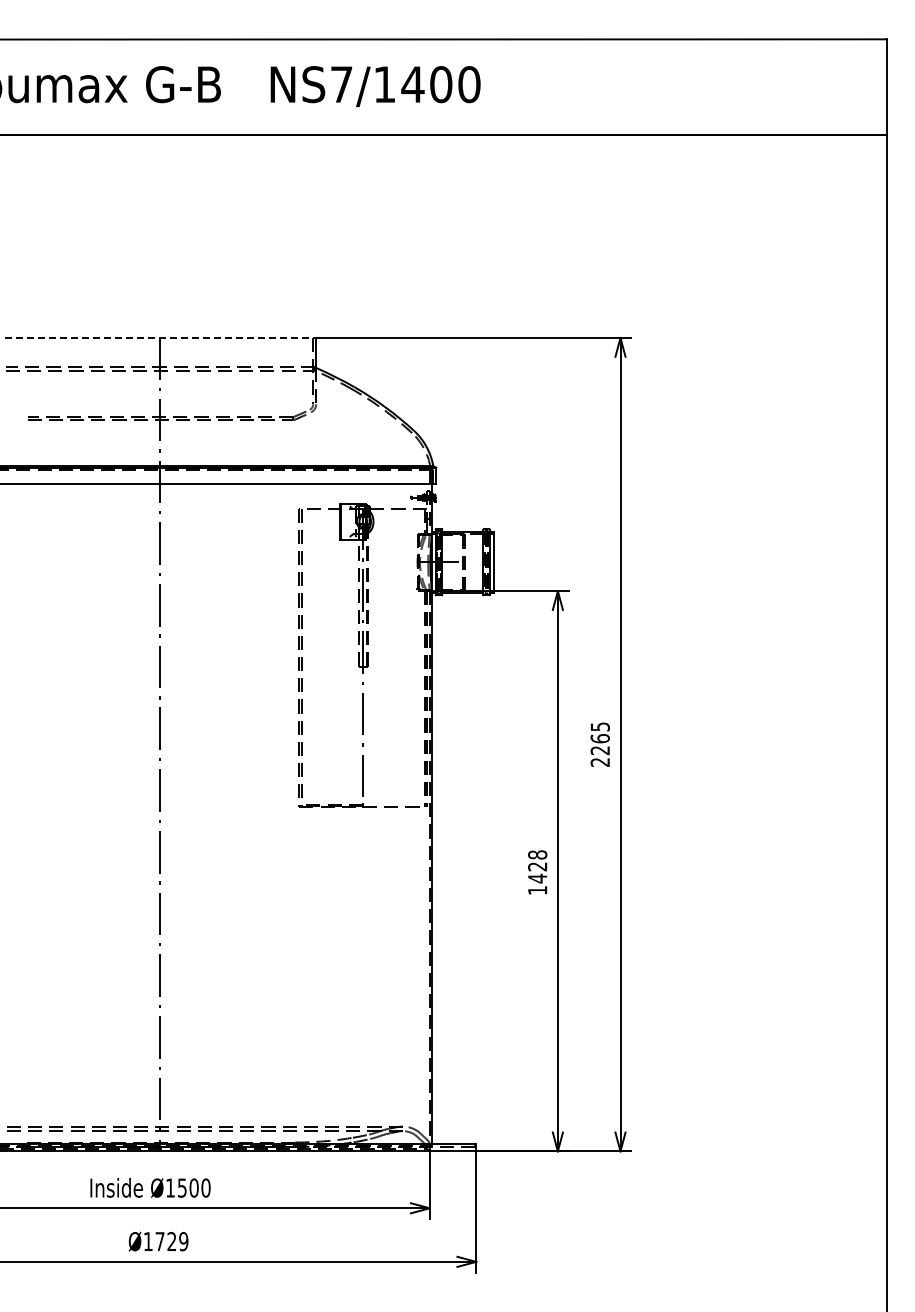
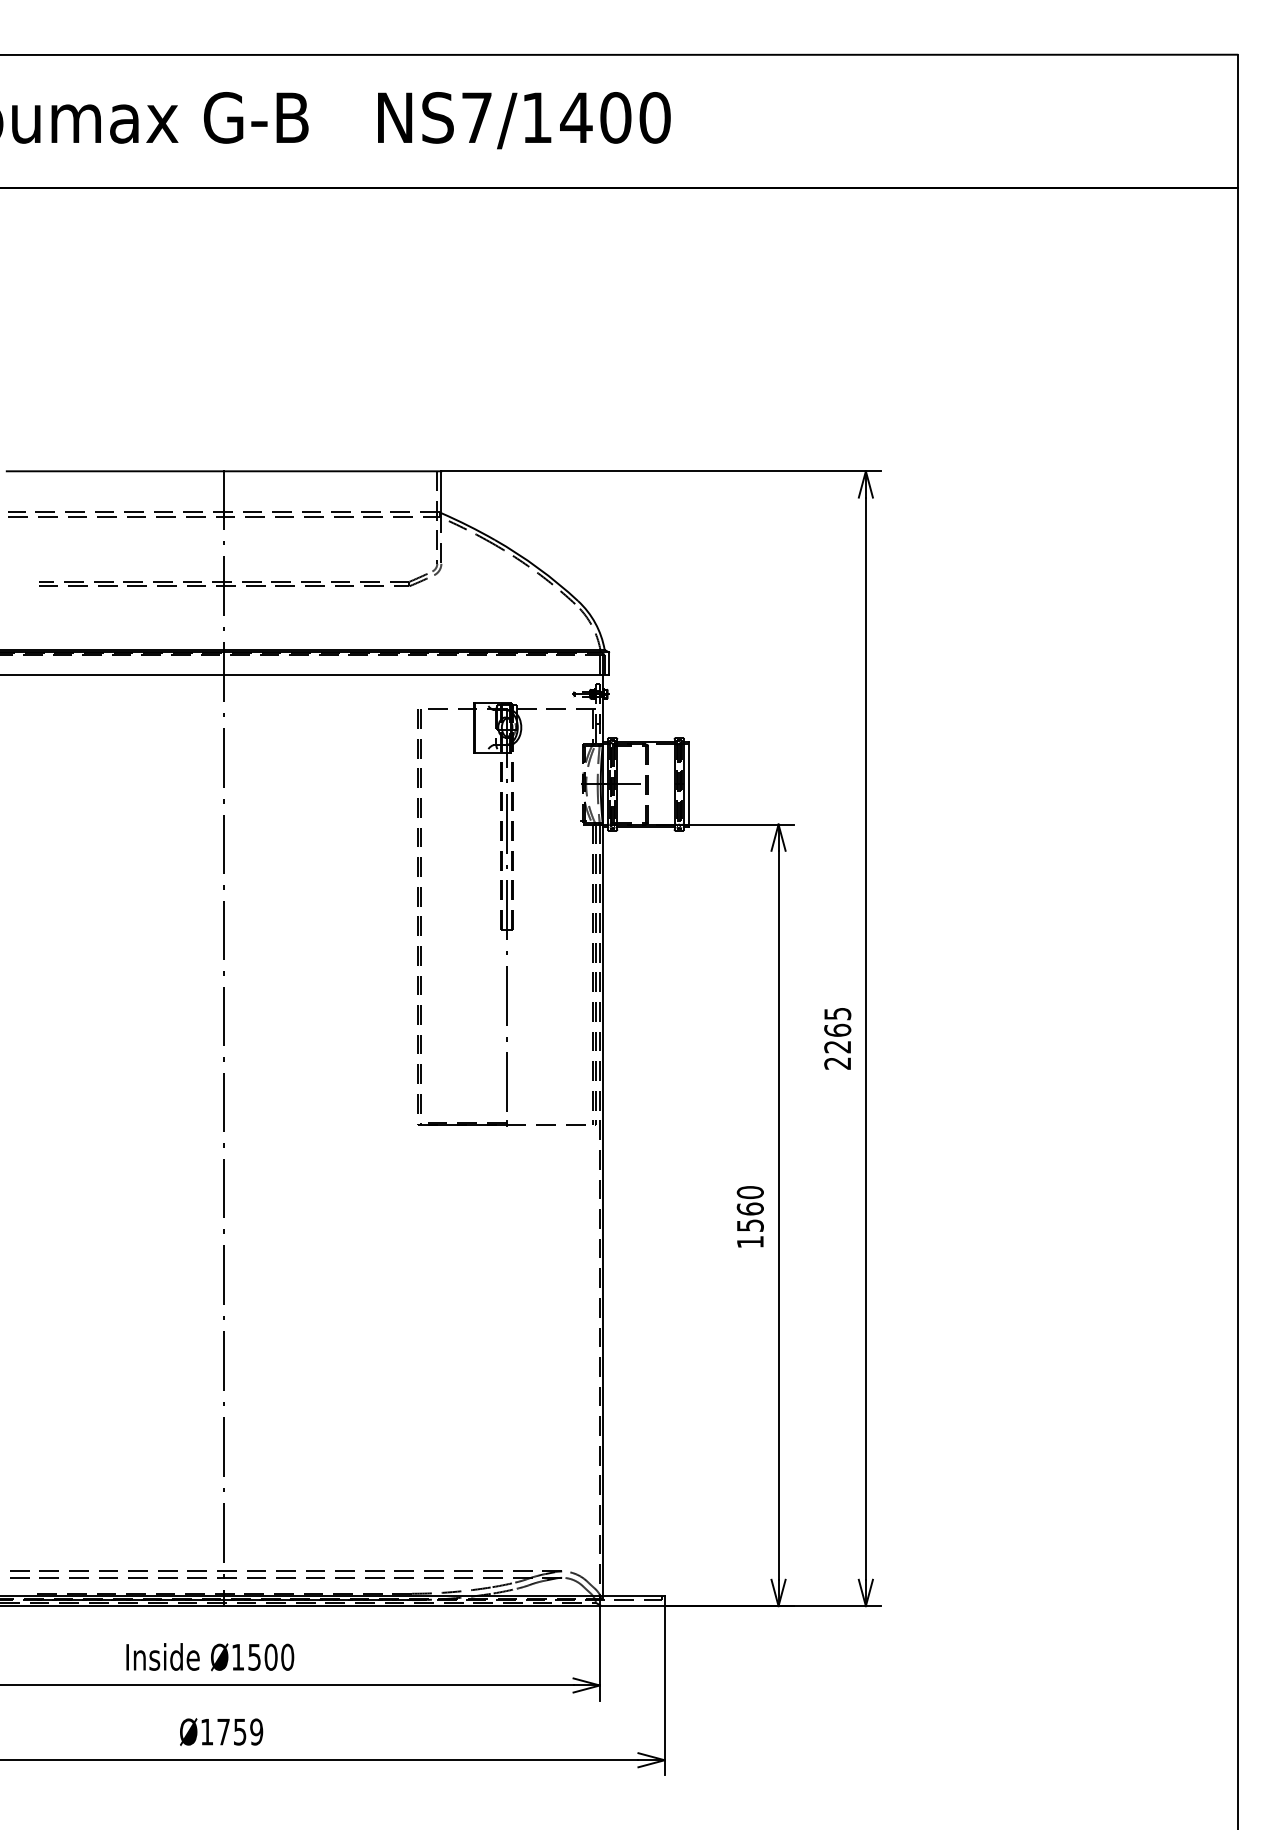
line: (160, 337) -> (224, 470), dashed -> solid
text: (537, 866) -> (750, 1208), 1428 -> 1560
text: (171, 1241) -> (239, 1731), Ø1729 -> Ø1759

